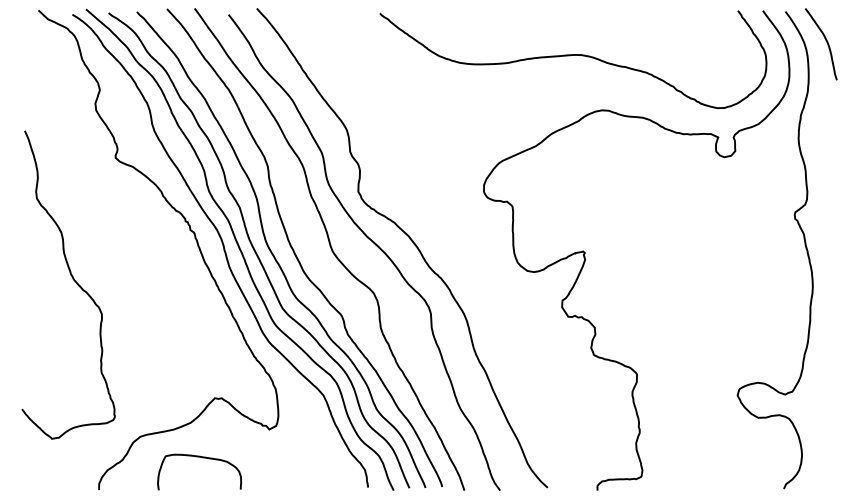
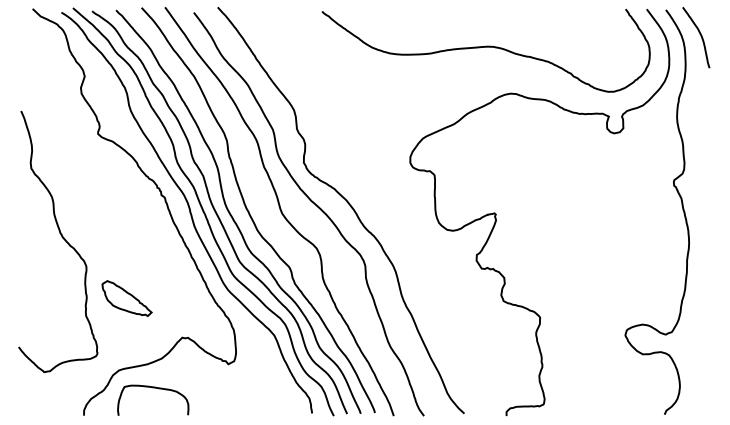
part: (149, 351) -> (126, 298), added
curve: (199, 458) -> (153, 388), moved

